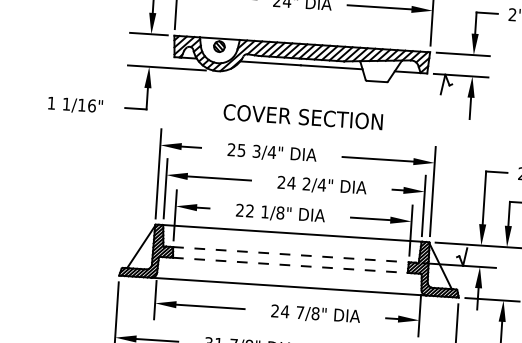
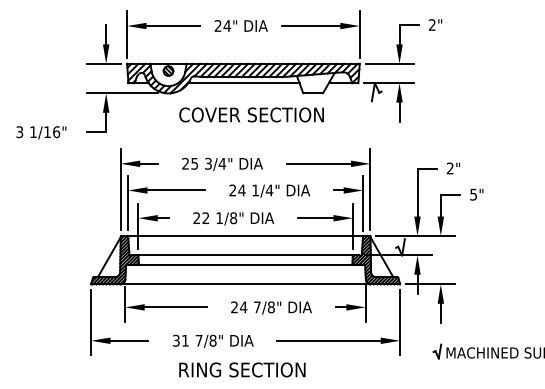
text: (51, 103) -> (19, 132), 1 -> 3
text: (303, 116) -> (251, 114), moved
text: (306, 184) -> (255, 190), 2/4" -> 1/4"
line: (292, 254) -> (246, 255), dashed -> solid
line: (290, 265) -> (245, 265), dashed -> solid

